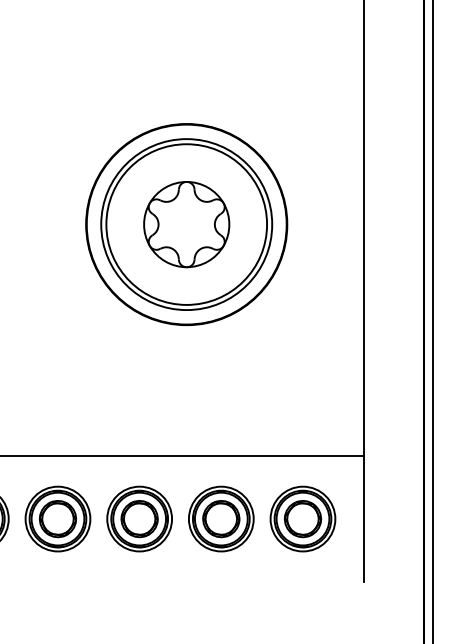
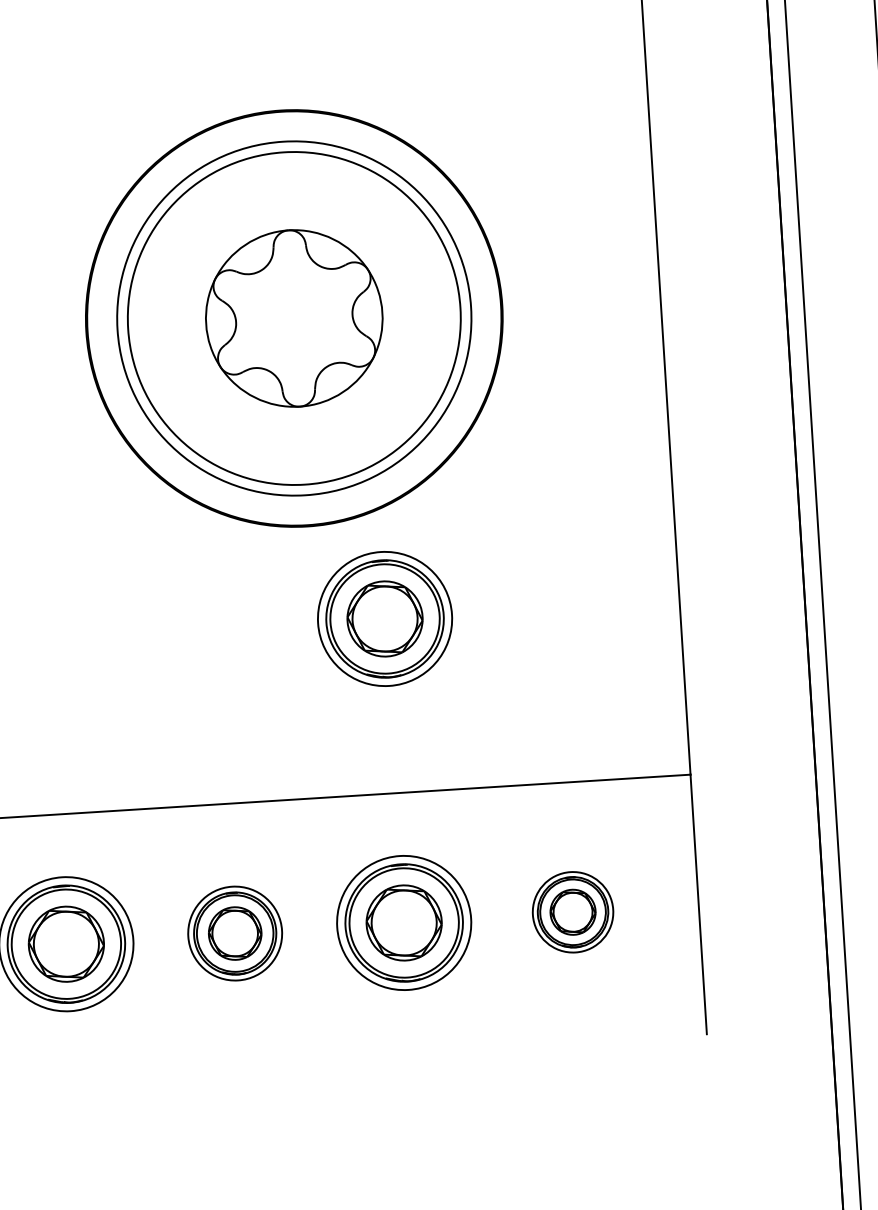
part: (221, 371) -> (385, 617), added
part: (139, 518) -> (234, 932), size x0.7
part: (302, 518) -> (571, 911), size x0.6

